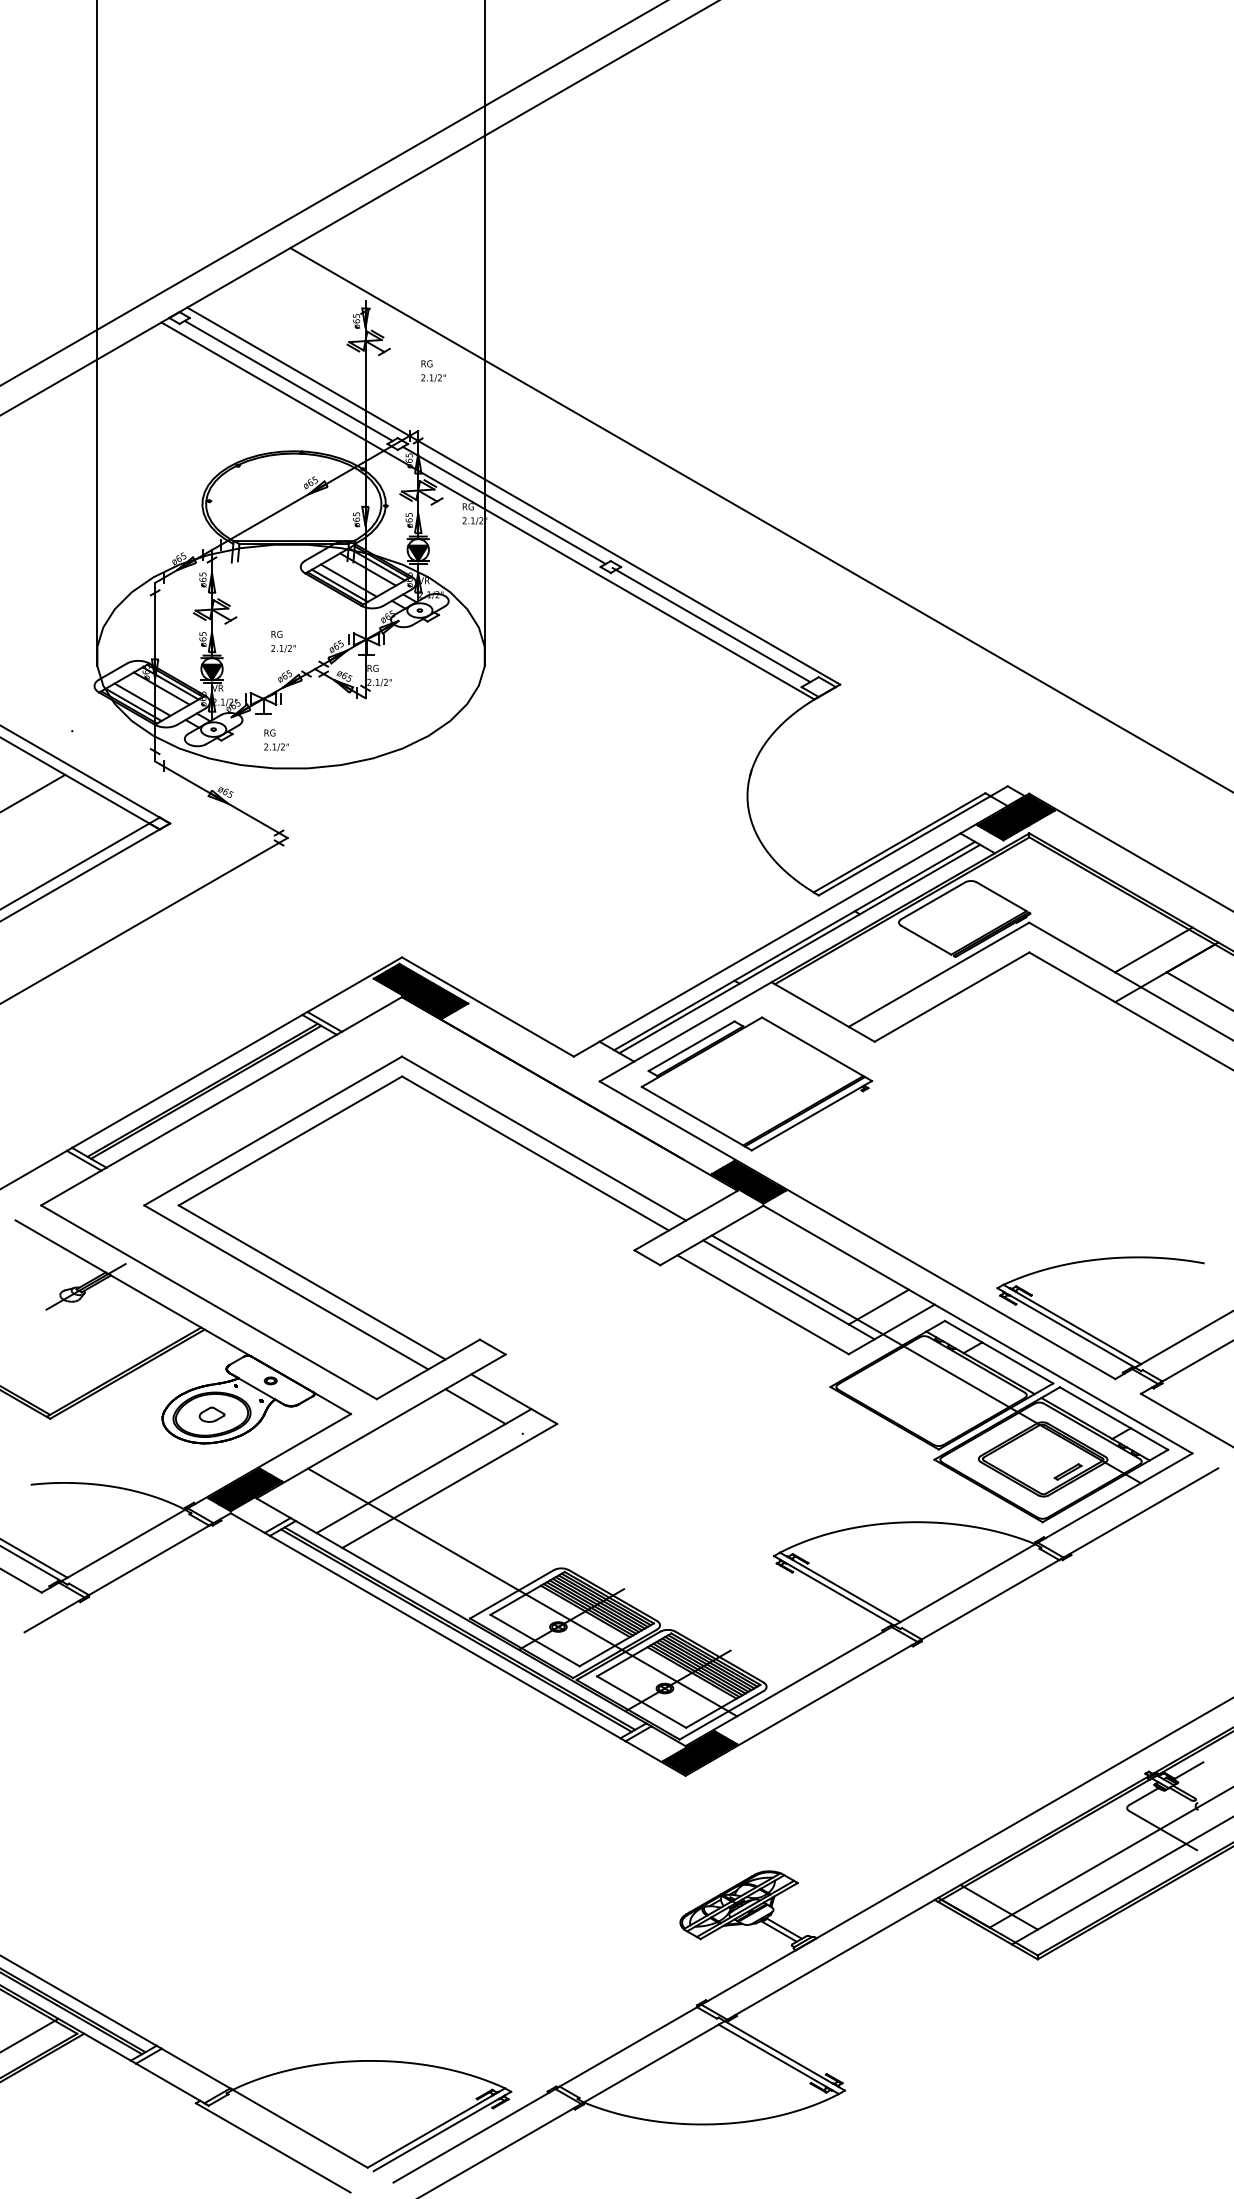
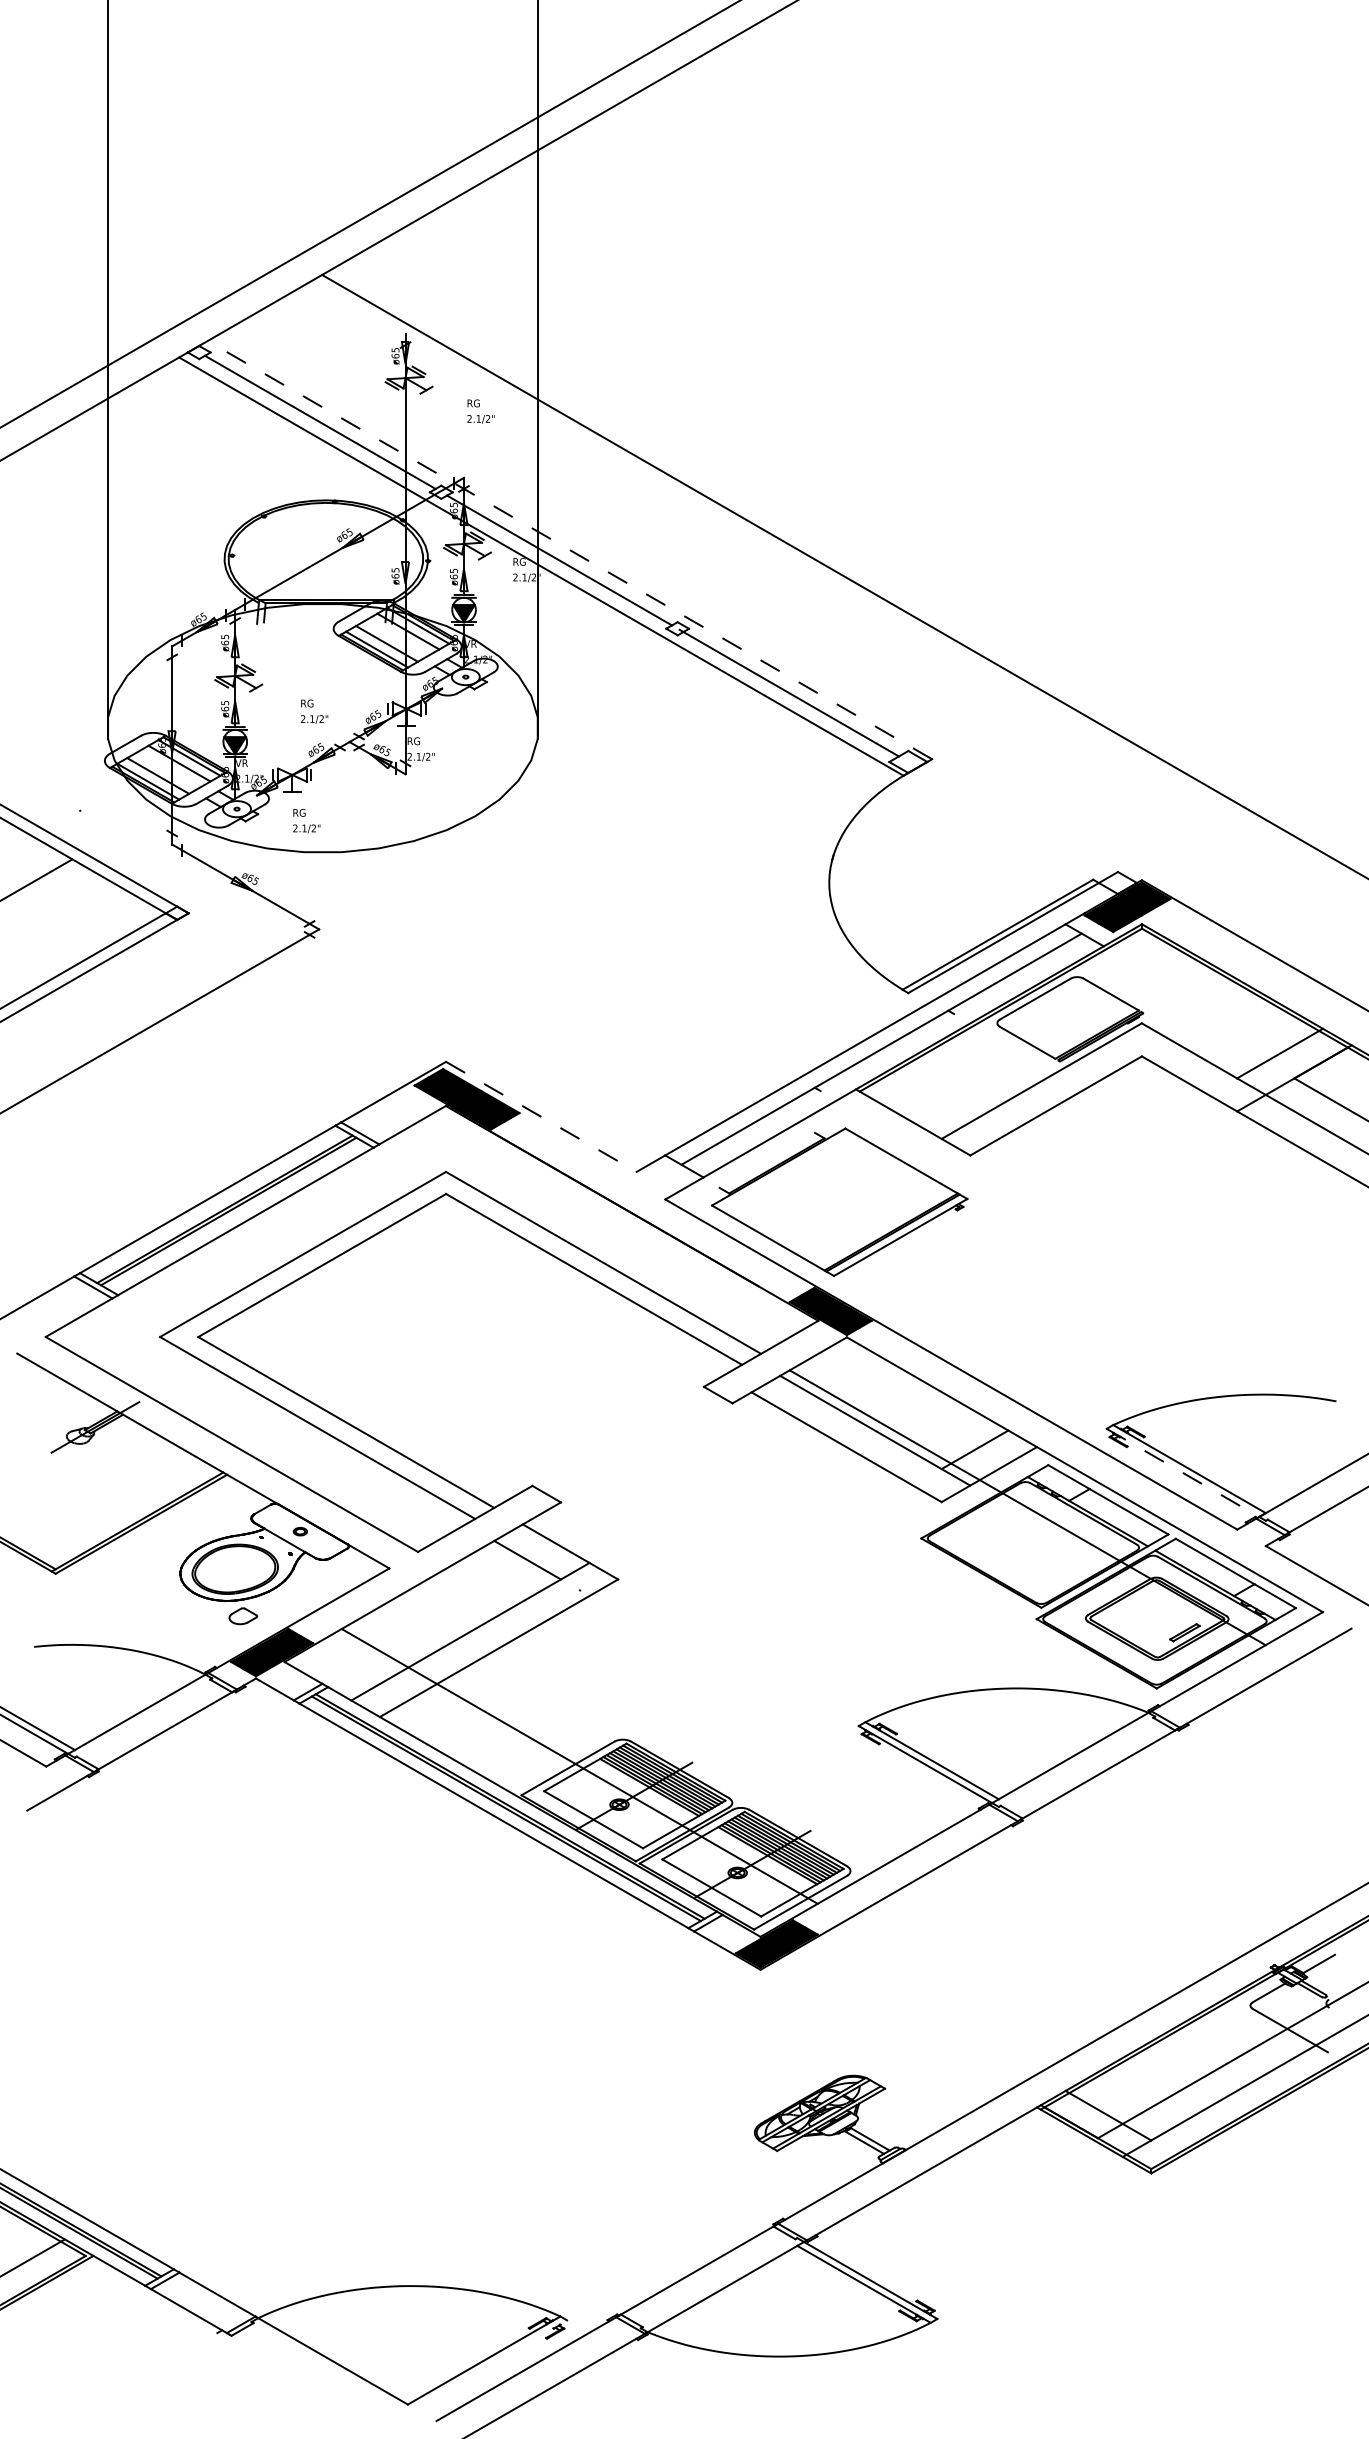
line: (513, 495) -> (569, 549), solid -> dashed
line: (799, 948) -> (887, 1052), removed
line: (488, 1007) -> (541, 1117), solid -> dashed
line: (690, 1045) -> (766, 1159), removed
line: (1066, 1328) -> (1183, 1473), solid -> dashed
part: (212, 1414) -> (243, 1616), moved
line: (442, 2131) -> (490, 2364), removed
line: (272, 2147) -> (302, 2382), removed

